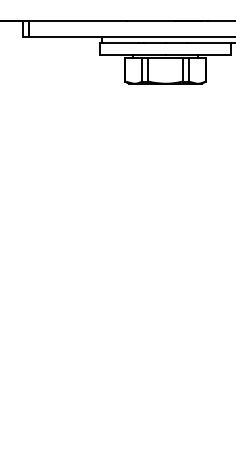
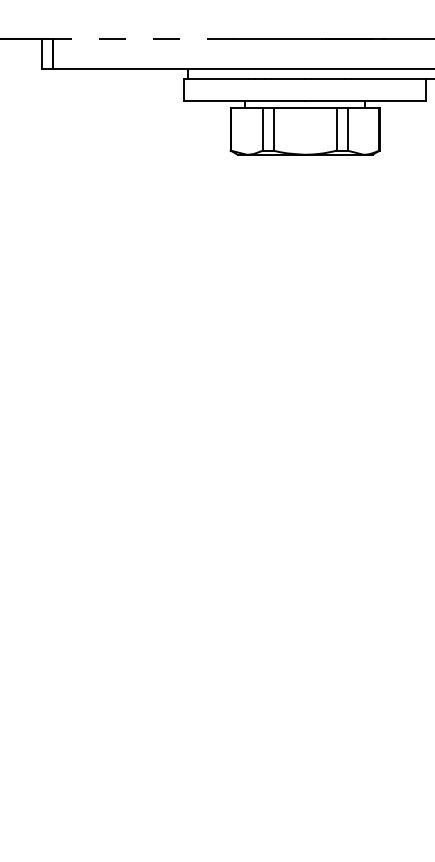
line: (77, 20) -> (142, 38), solid -> dashed

